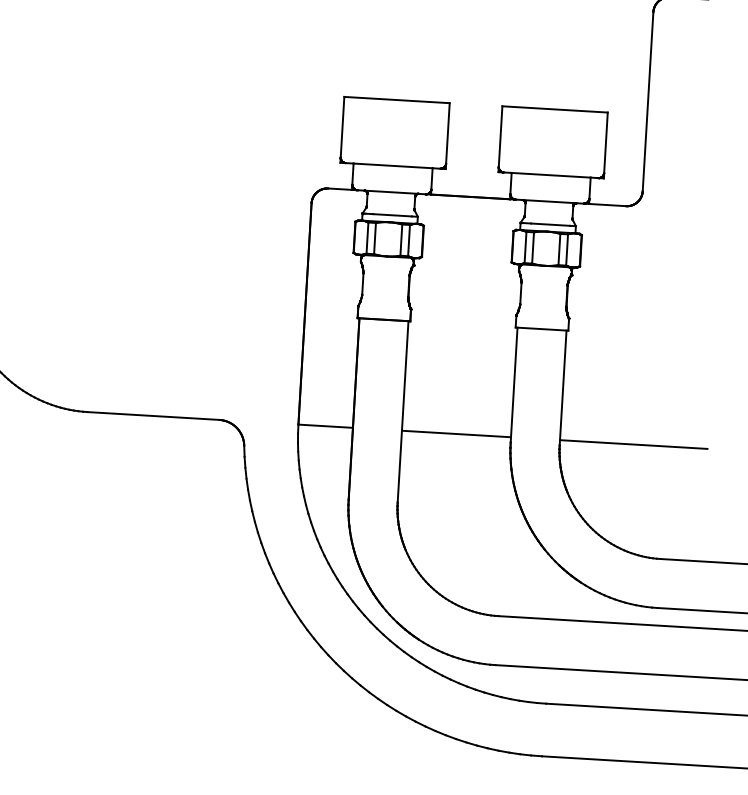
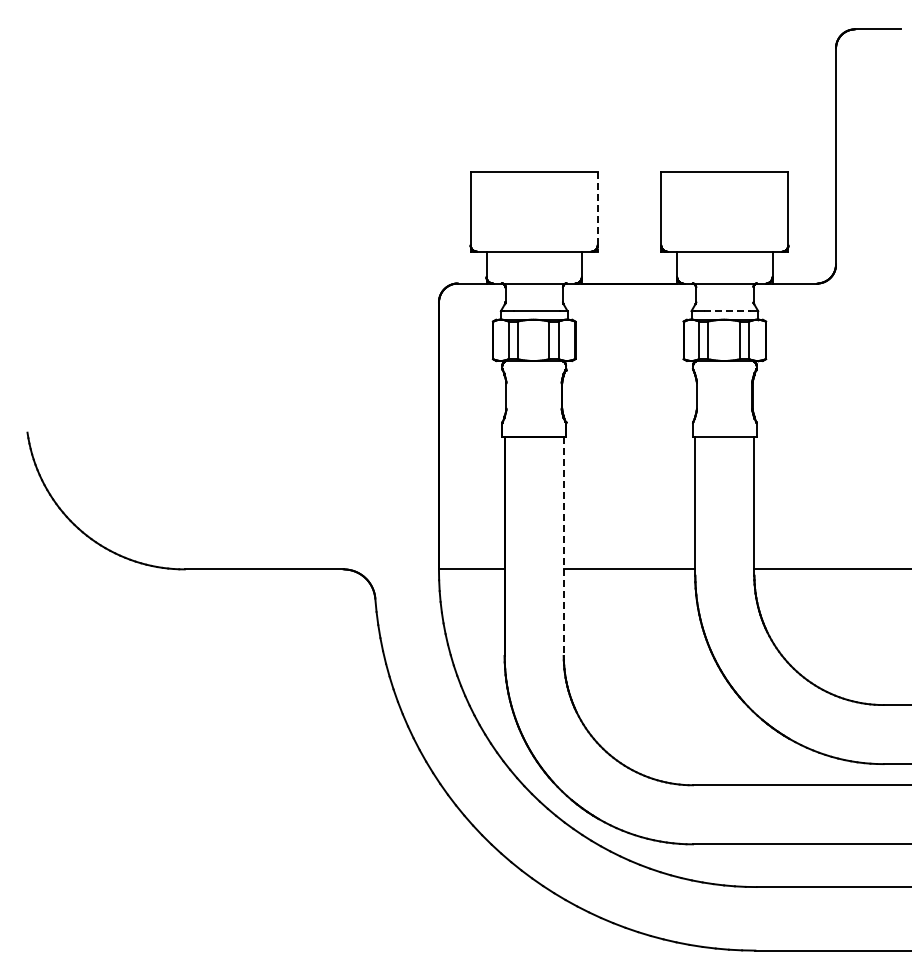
line: (447, 136) -> (597, 212), solid -> dashed
line: (551, 225) -> (728, 311), solid -> dashed
line: (402, 412) -> (563, 547), solid -> dashed

